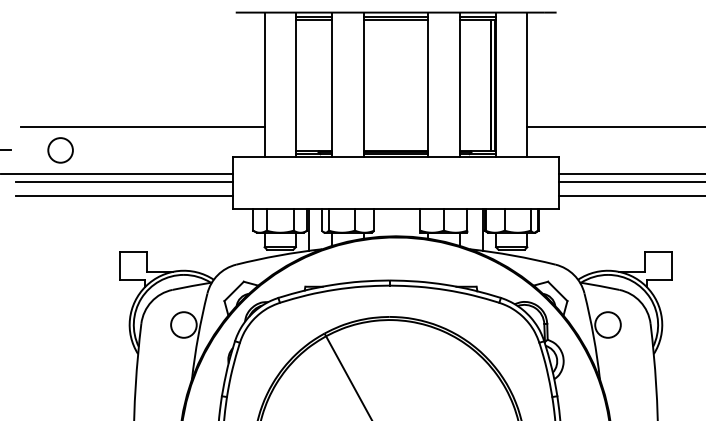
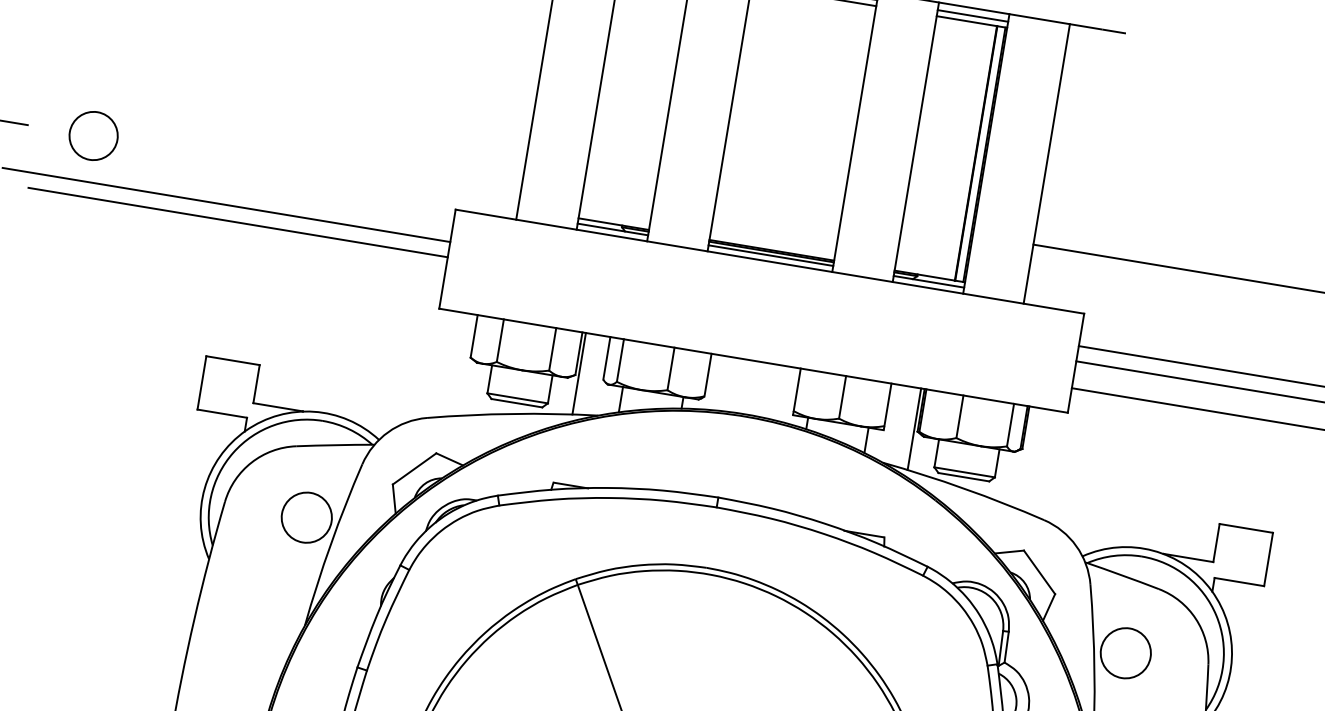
line: (142, 126) -> (290, 121), removed
circle: (60, 150) -> (93, 136), moved
line: (124, 195) -> (233, 248), removed

